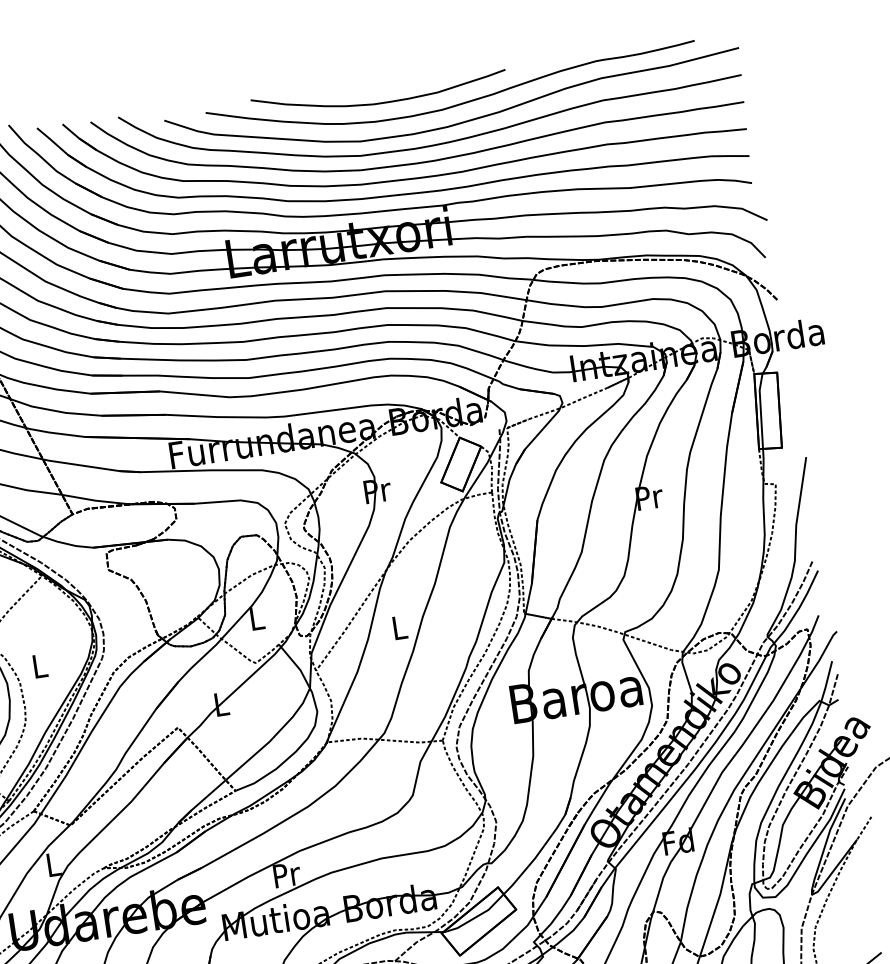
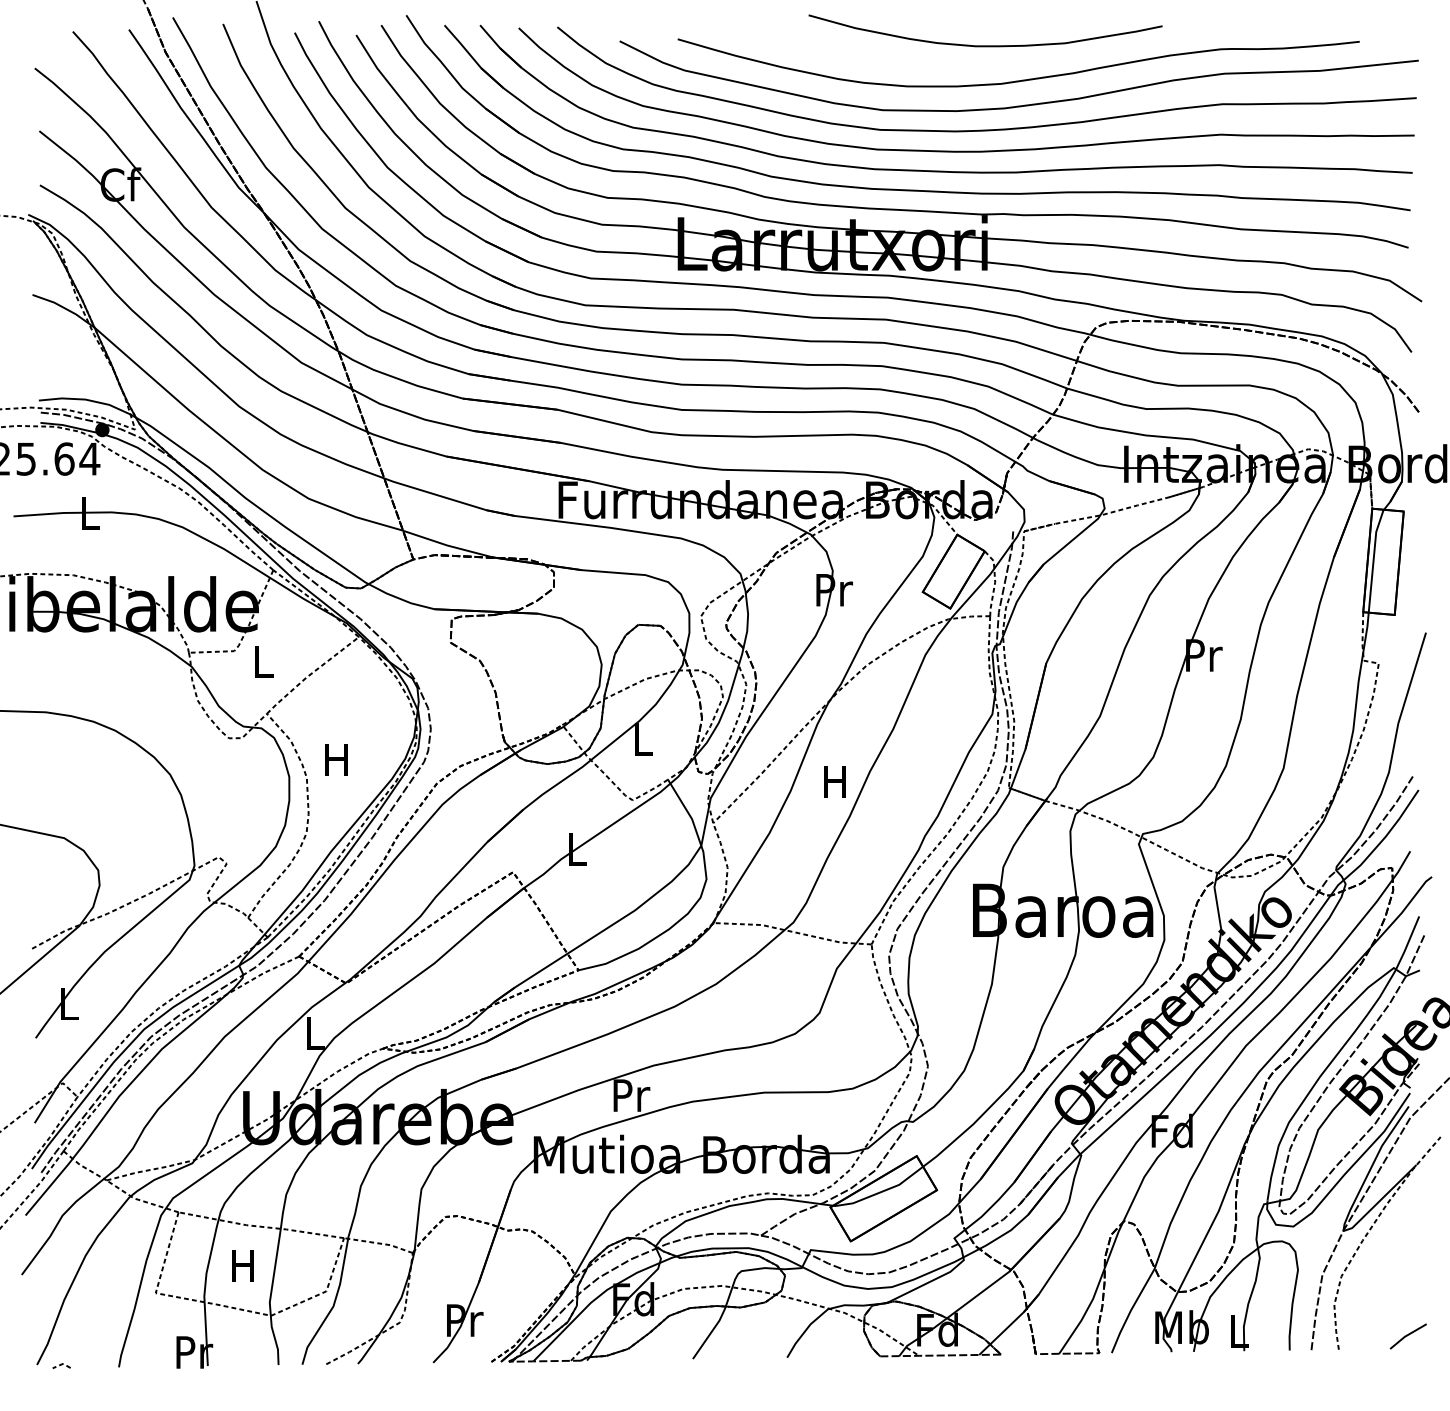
curve: (380, 102) -> (985, 45), moved
text: (398, 627) -> (834, 781), L -> H
text: (39, 666) -> (336, 759), L -> H

